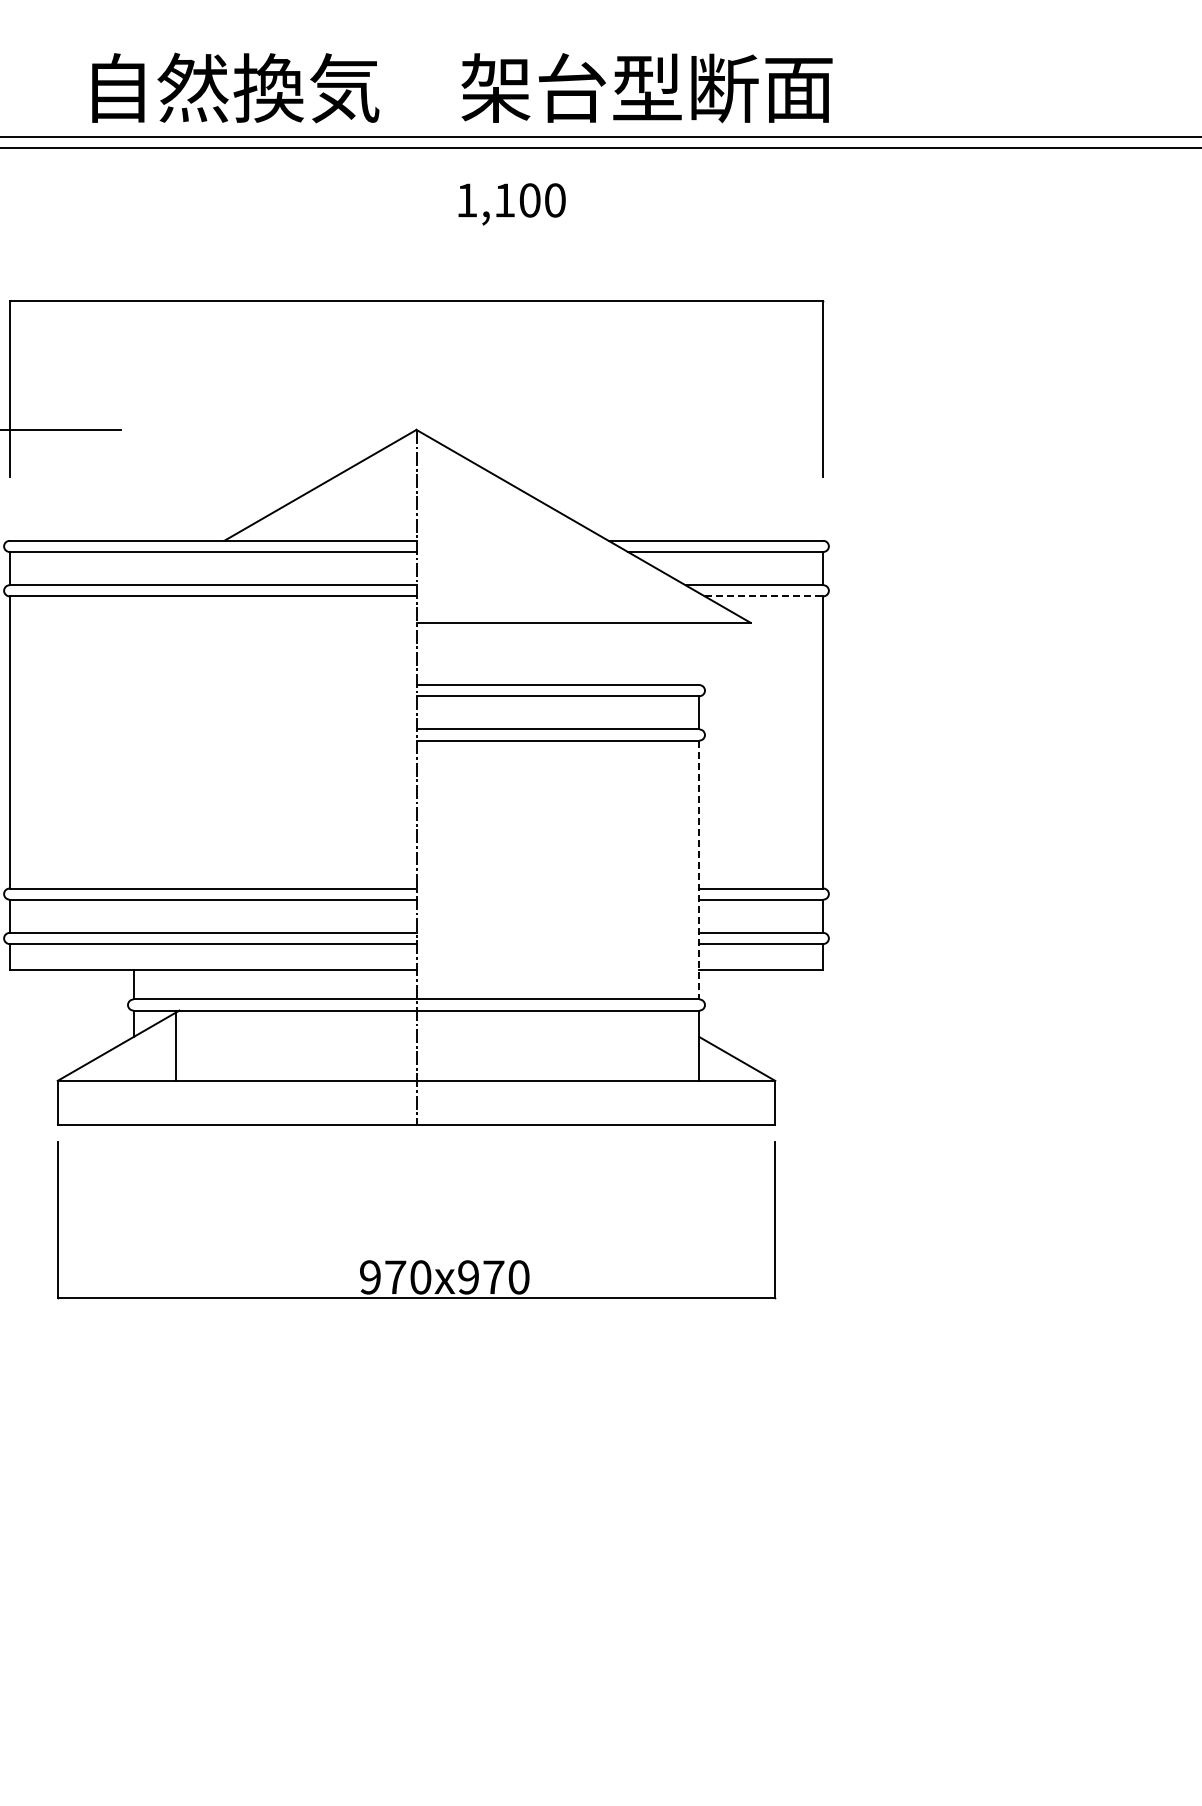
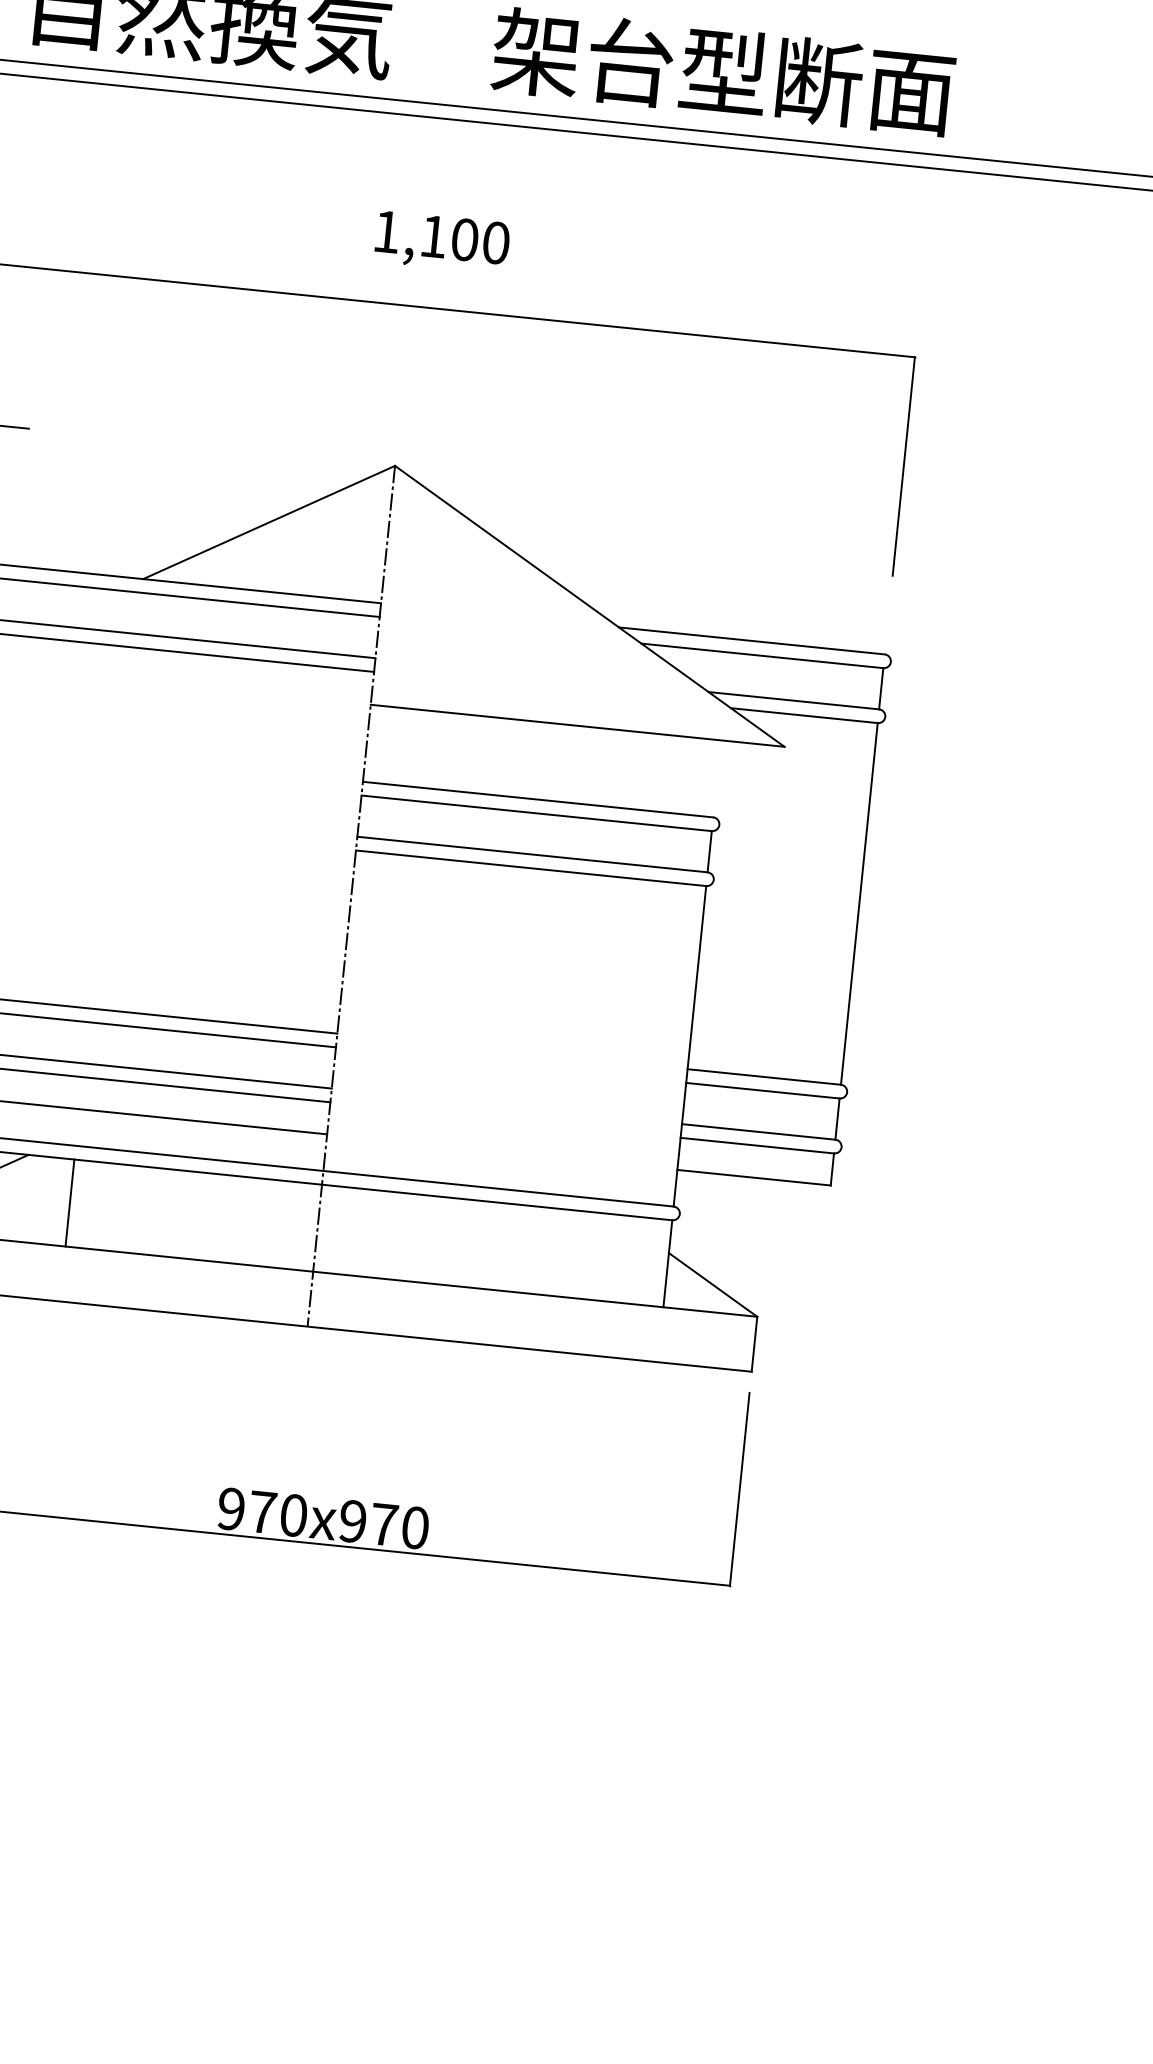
text: (511, 204) -> (441, 242), moved
line: (764, 596) -> (804, 715), dashed -> solid
line: (699, 870) -> (689, 1046), dashed -> solid
line: (176, 1045) -> (70, 1202), moved

